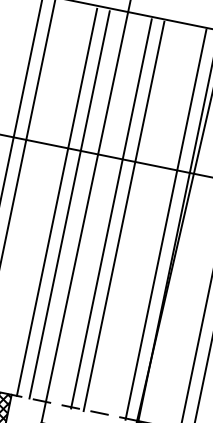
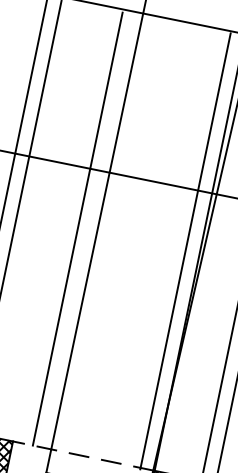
line: (56, 201) -> (63, 225), removed
line: (111, 213) -> (124, 238), removed
line: (123, 216) -> (138, 242), removed

